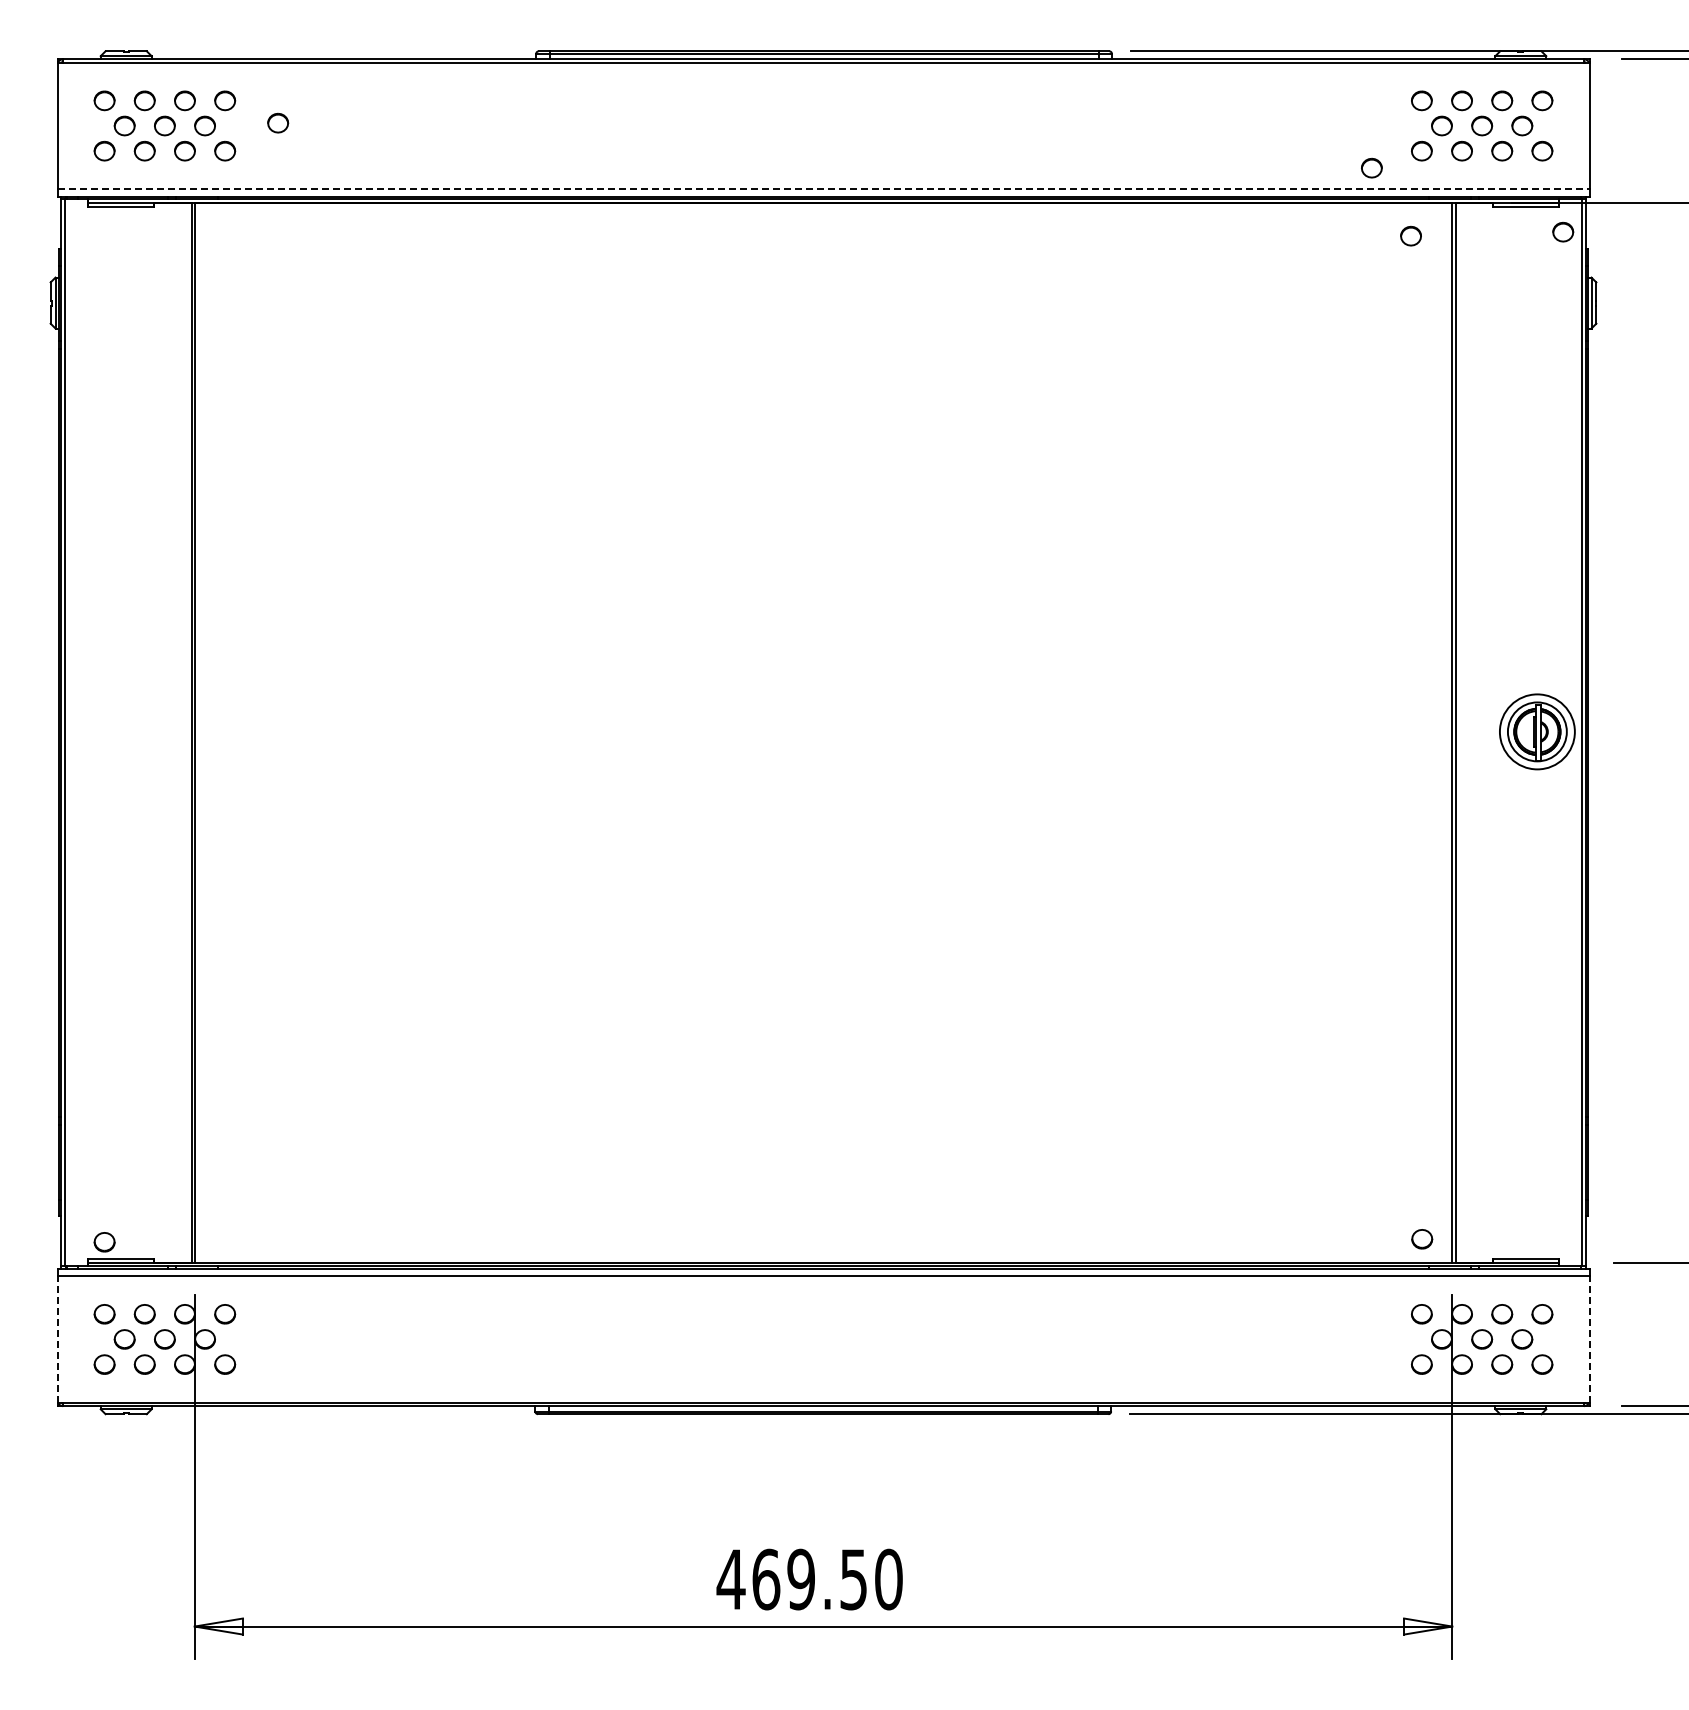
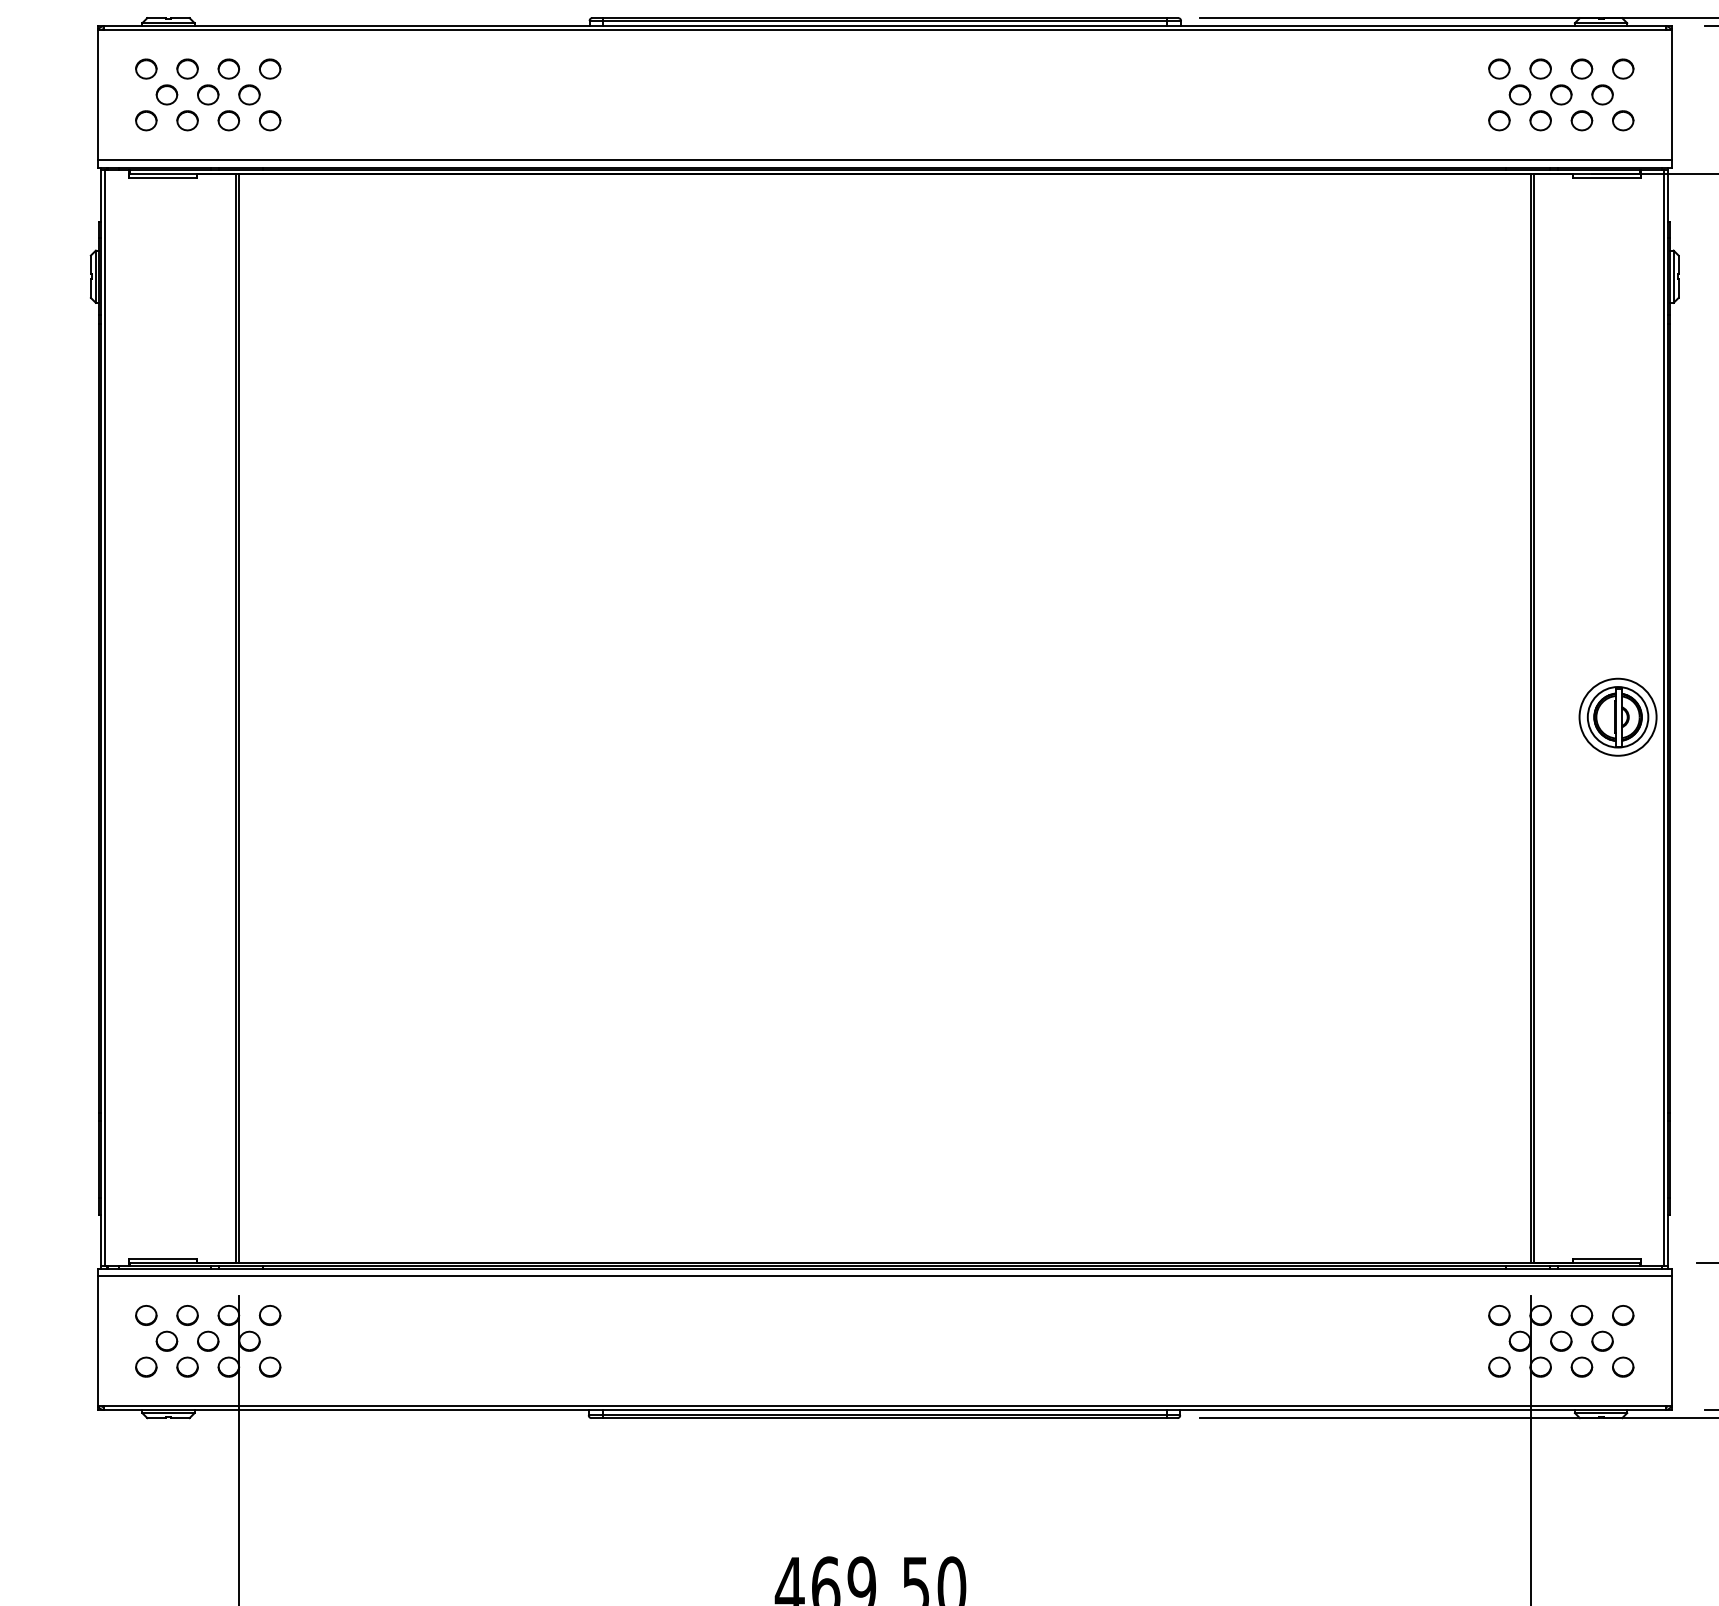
part: (278, 122) -> (324, 91), removed
part: (1371, 167) -> (1447, 137), removed
line: (824, 189) -> (885, 160), dashed -> solid
part: (1563, 231) -> (1644, 203), removed
part: (1410, 235) -> (1487, 207), removed
part: (1422, 1239) -> (1500, 1238), removed
part: (104, 1242) -> (146, 1241), removed
line: (57, 1338) -> (97, 1340), dashed -> solid
line: (1589, 1338) -> (1671, 1340), dashed -> solid

